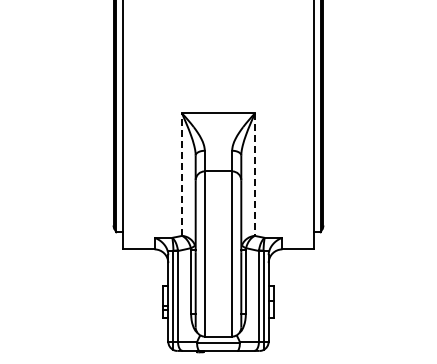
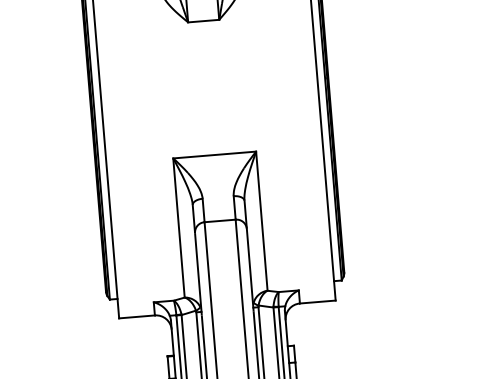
line: (182, 174) -> (179, 227), dashed -> solid
line: (254, 175) -> (261, 222), dashed -> solid

